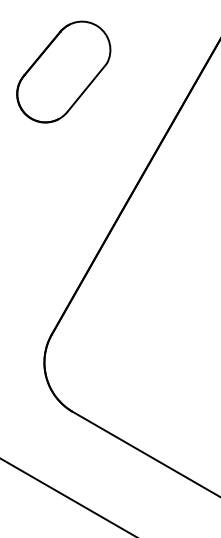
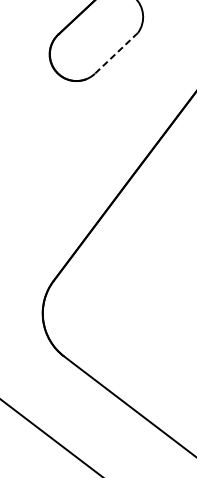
line: (86, 88) -> (115, 53), solid -> dashed

